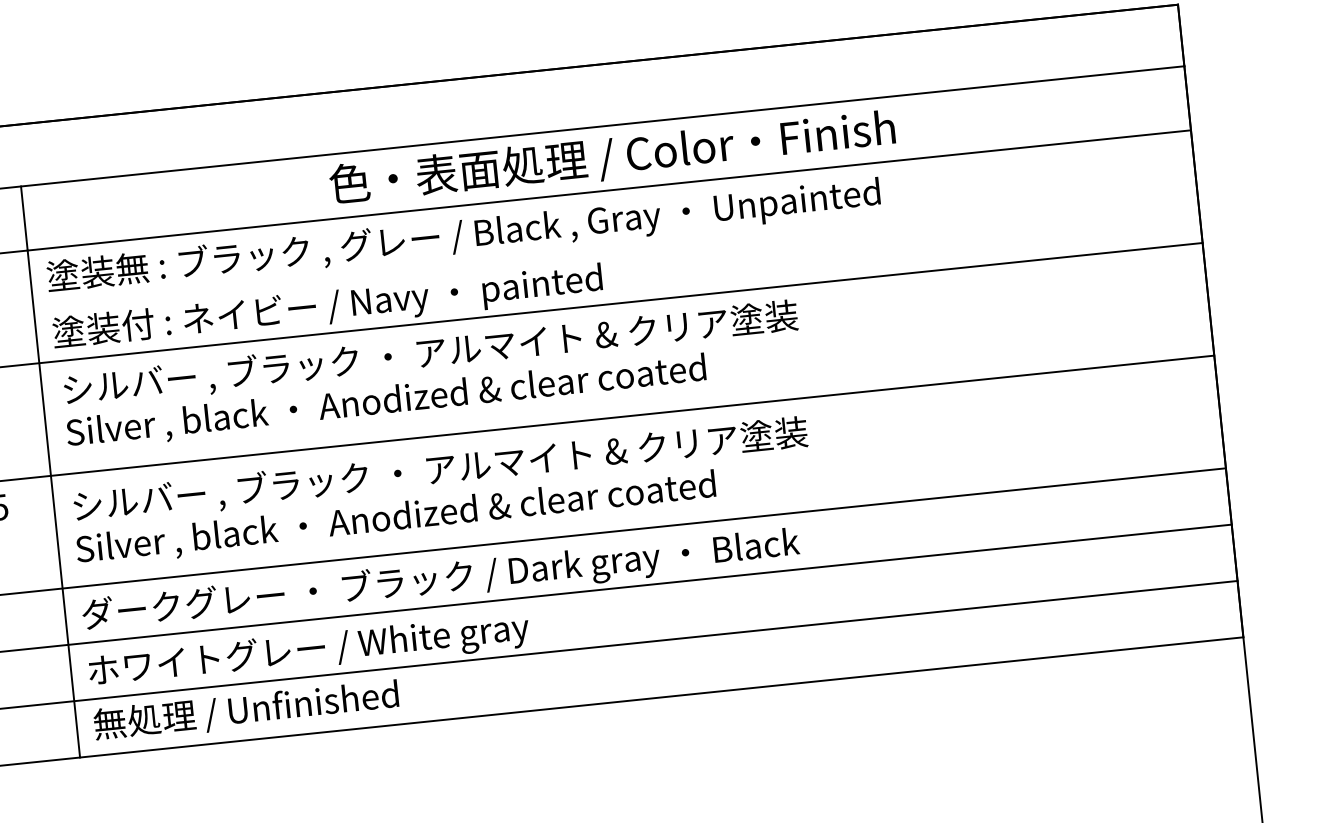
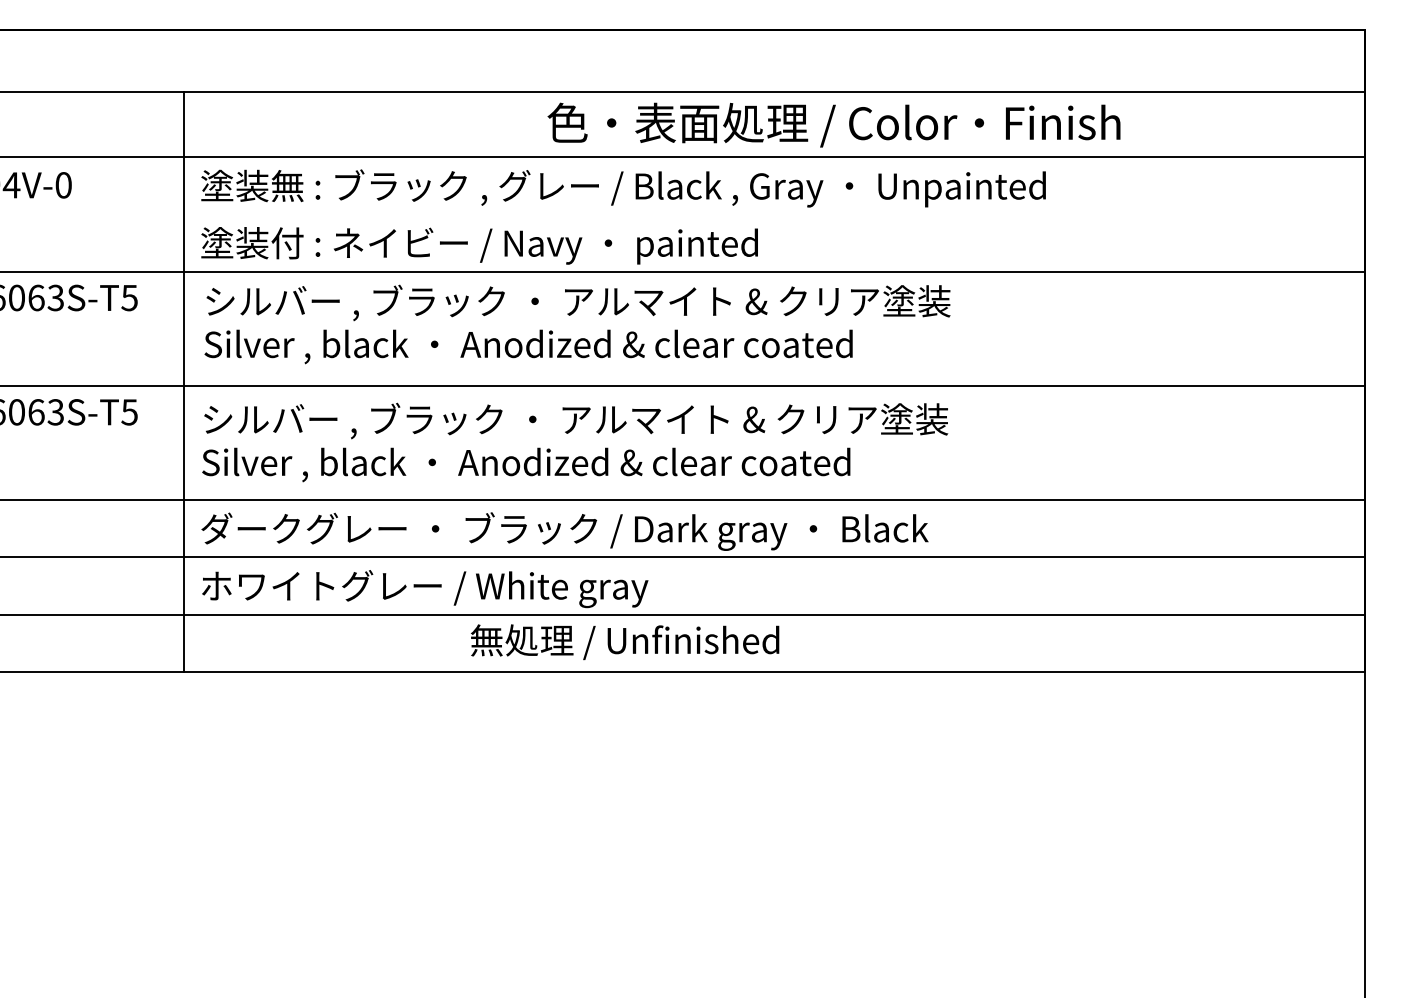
text: (611, 157) -> (833, 124), moved
text: (246, 711) -> (625, 642), moved

